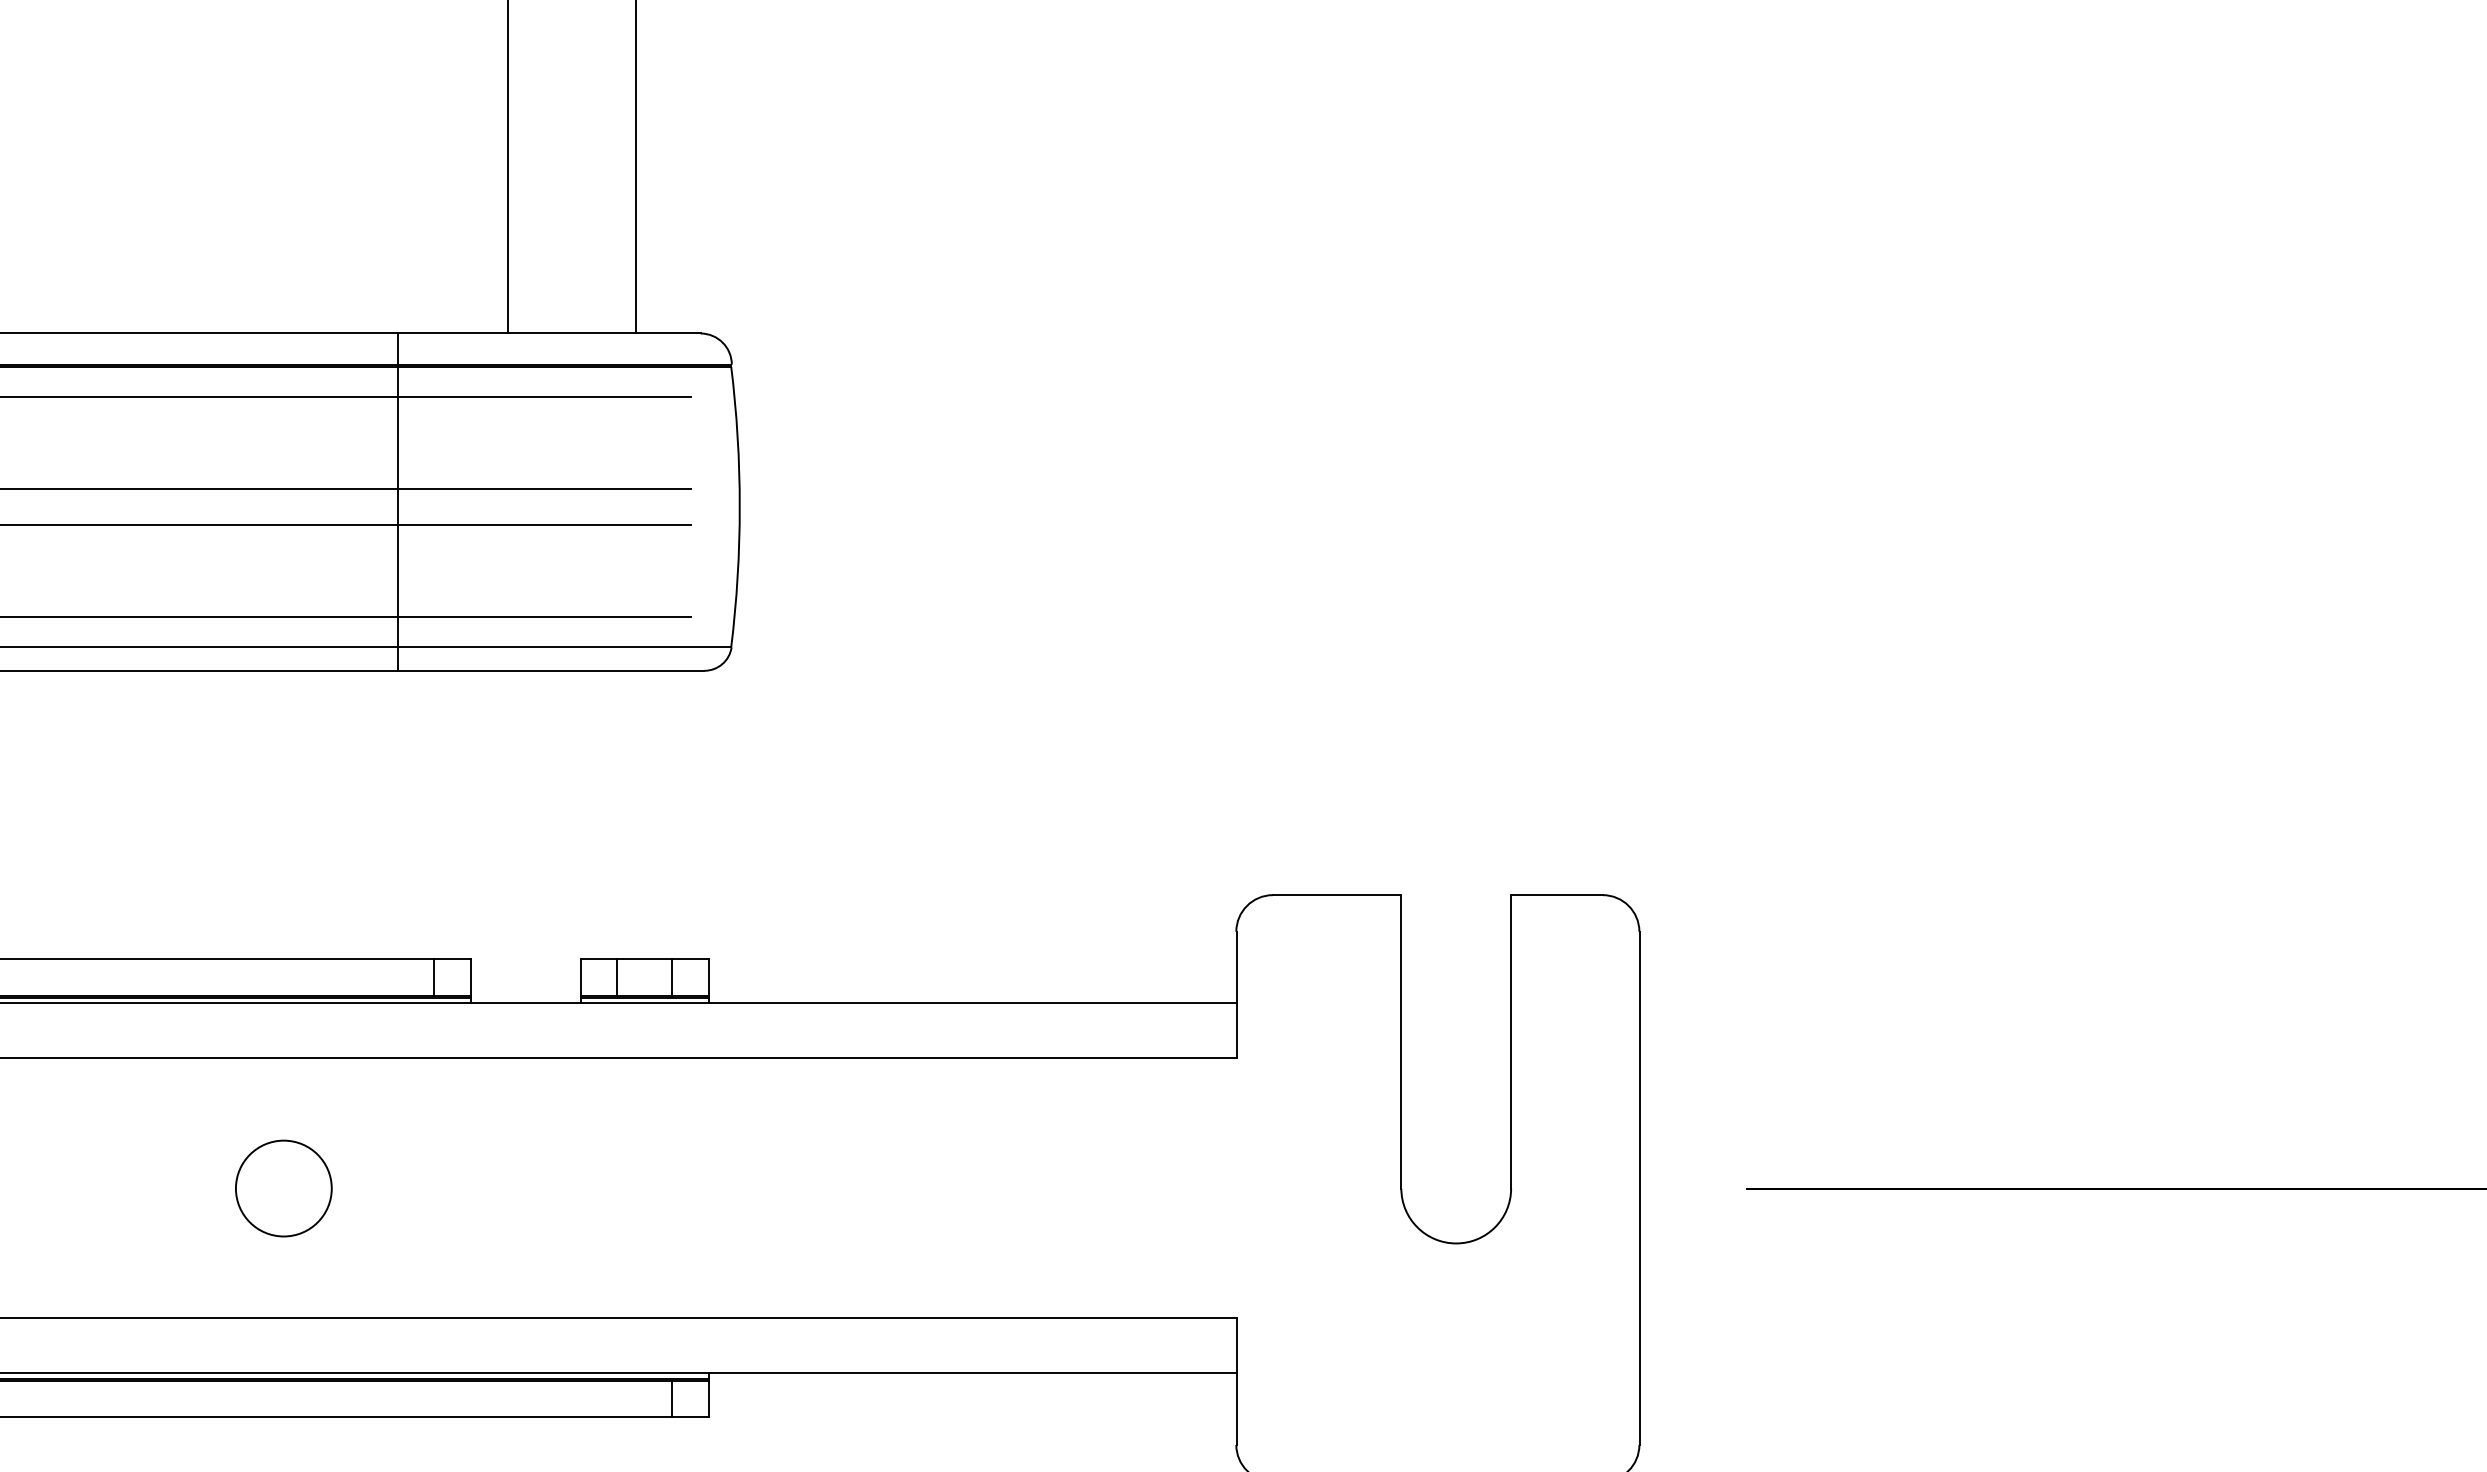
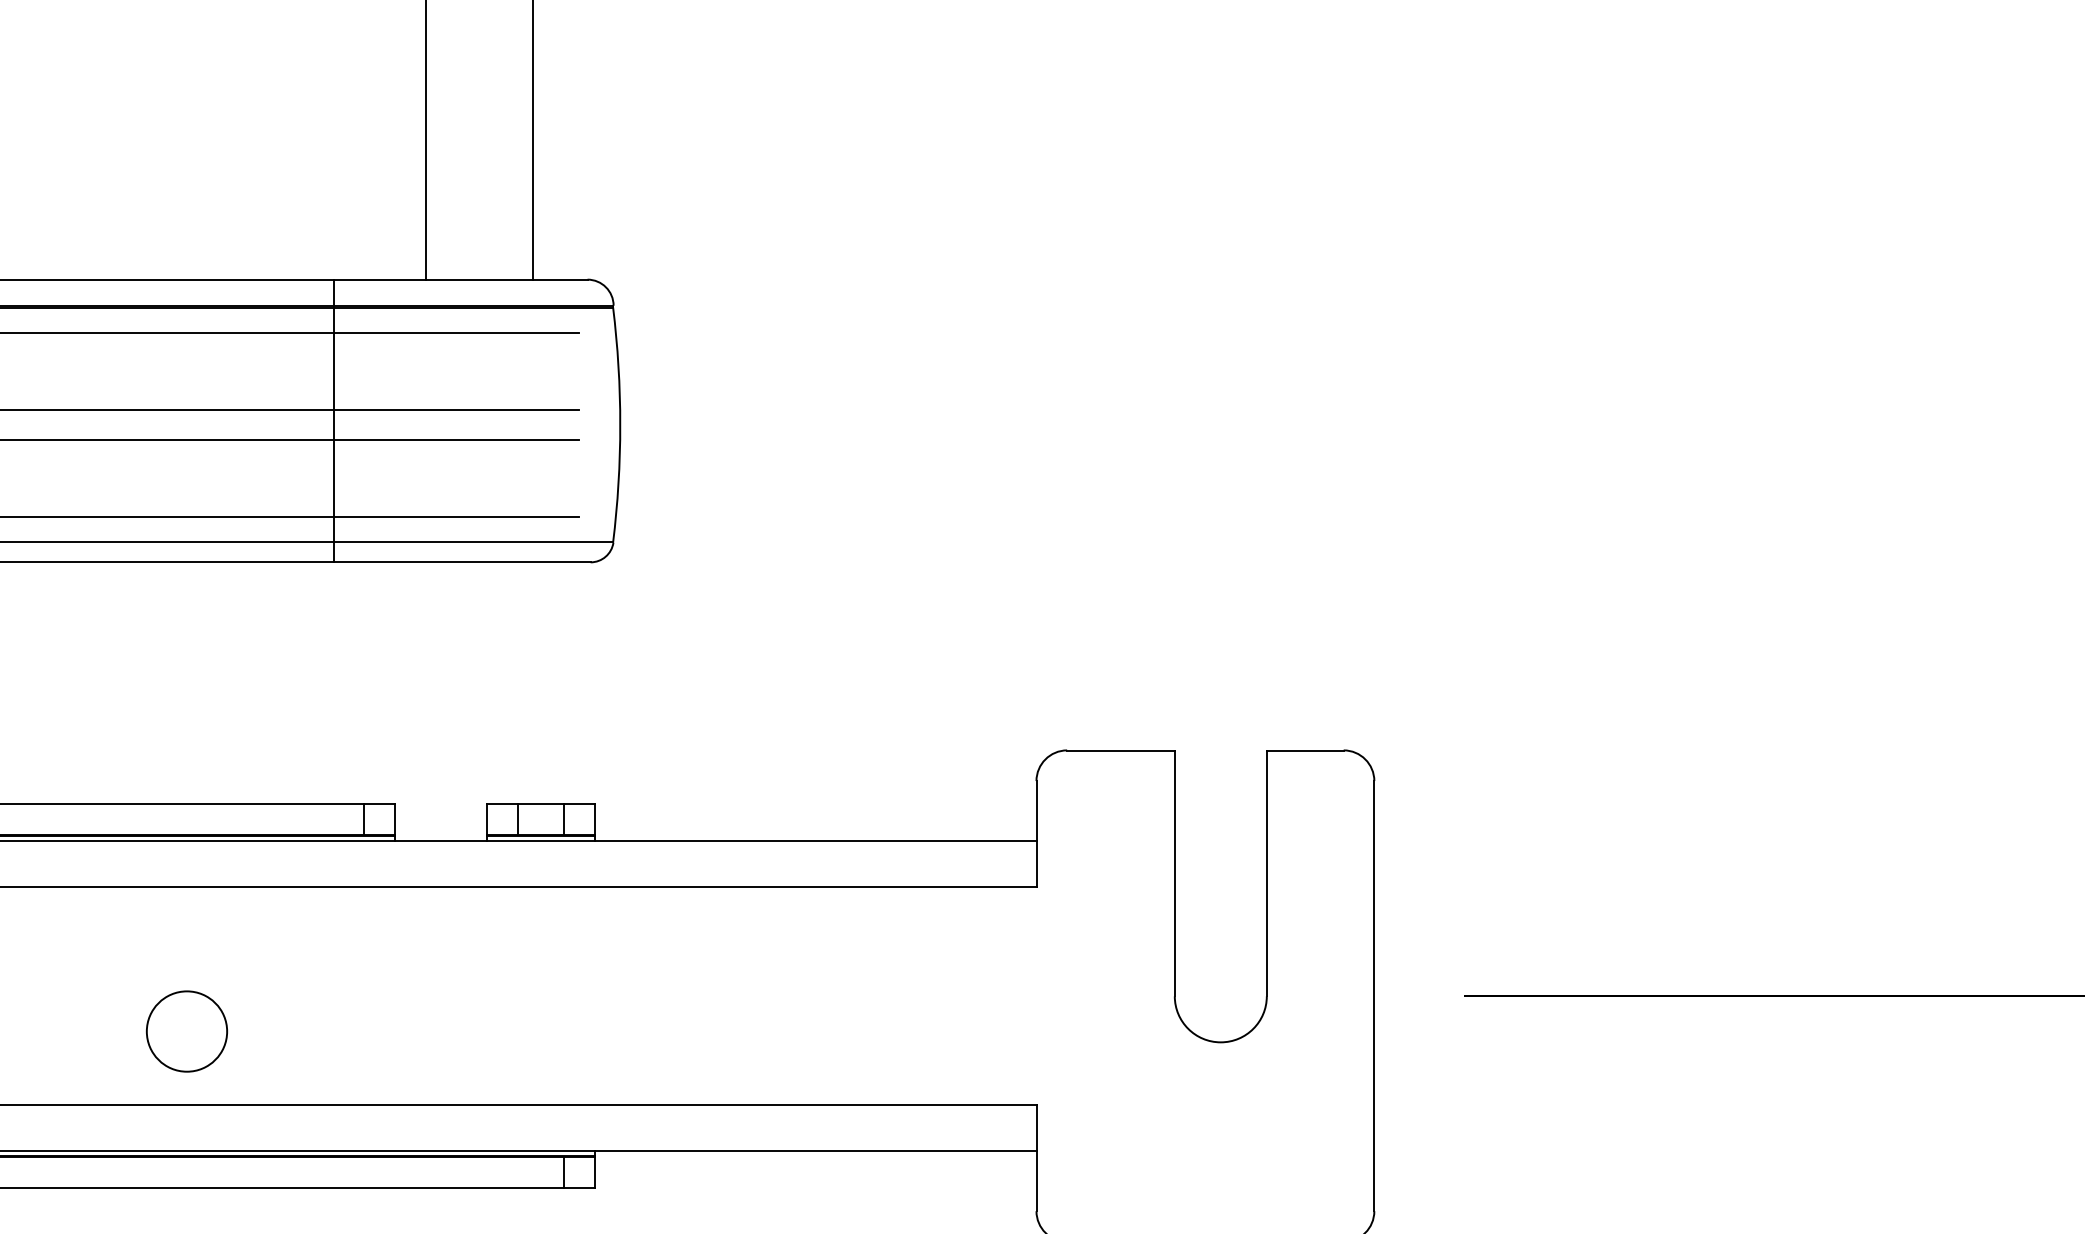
circle: (283, 1188) -> (186, 1031), moved

